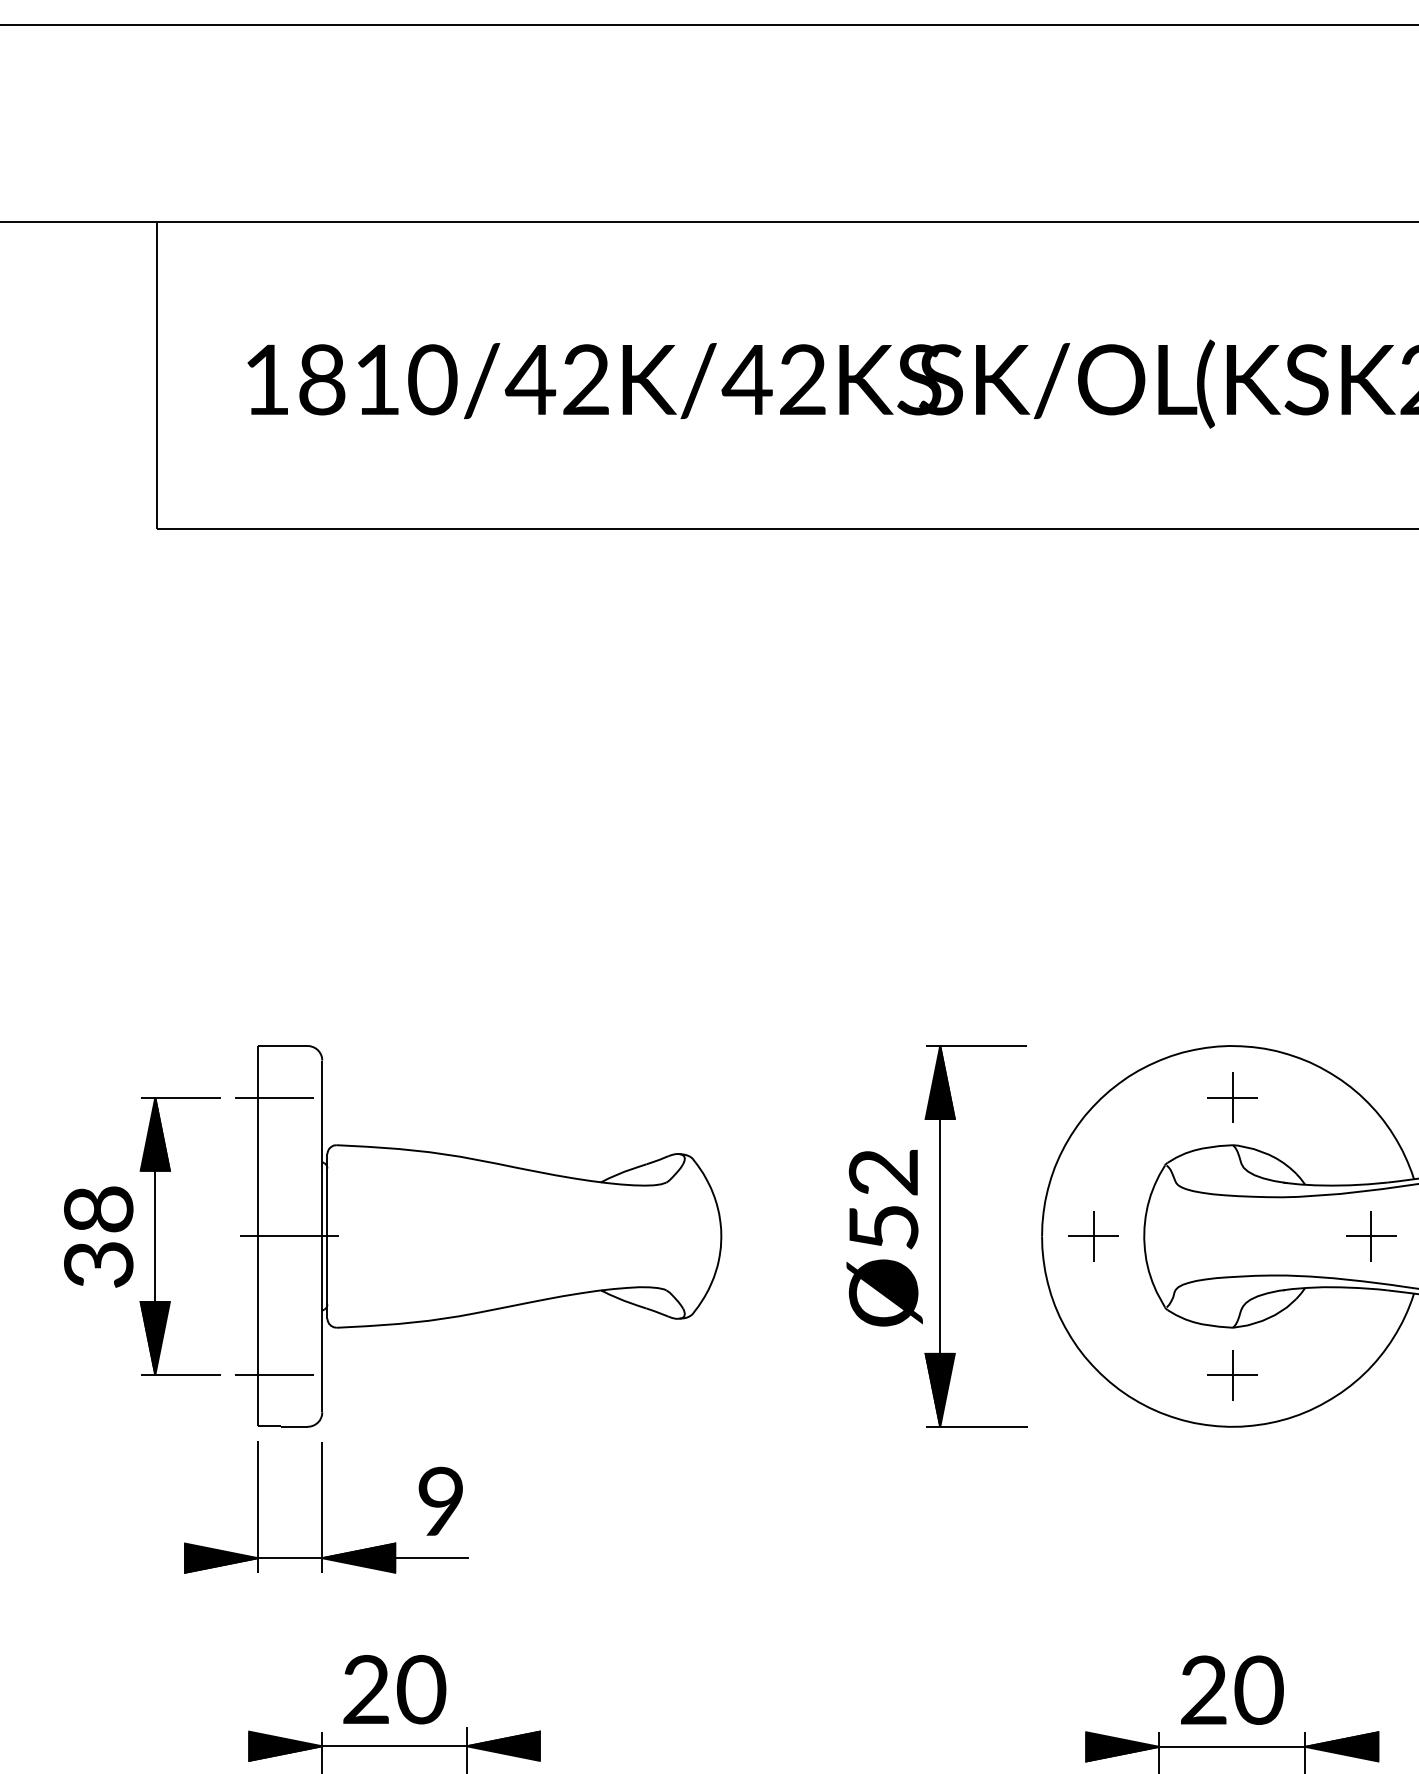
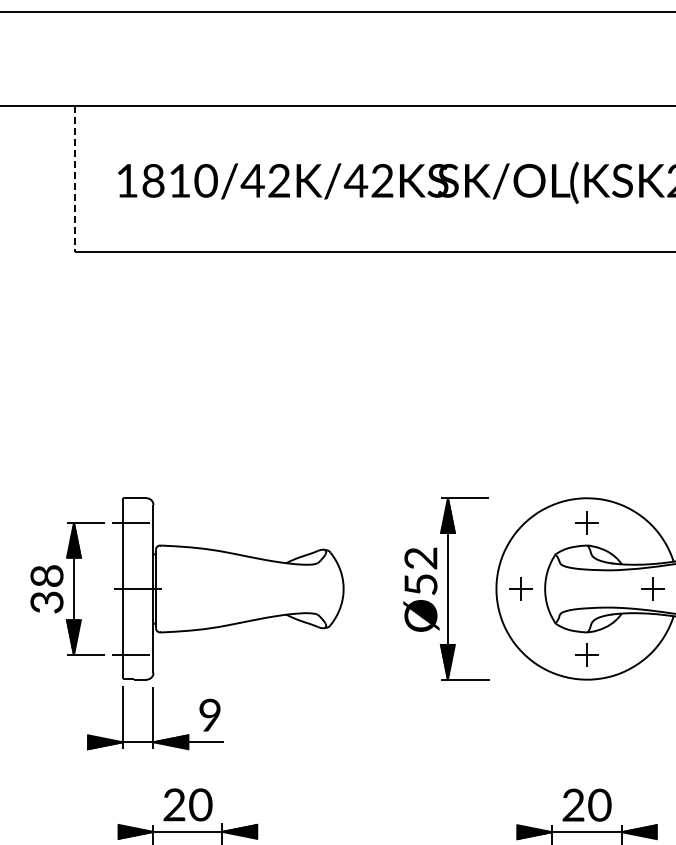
line: (156, 376) -> (74, 179), solid -> dashed

